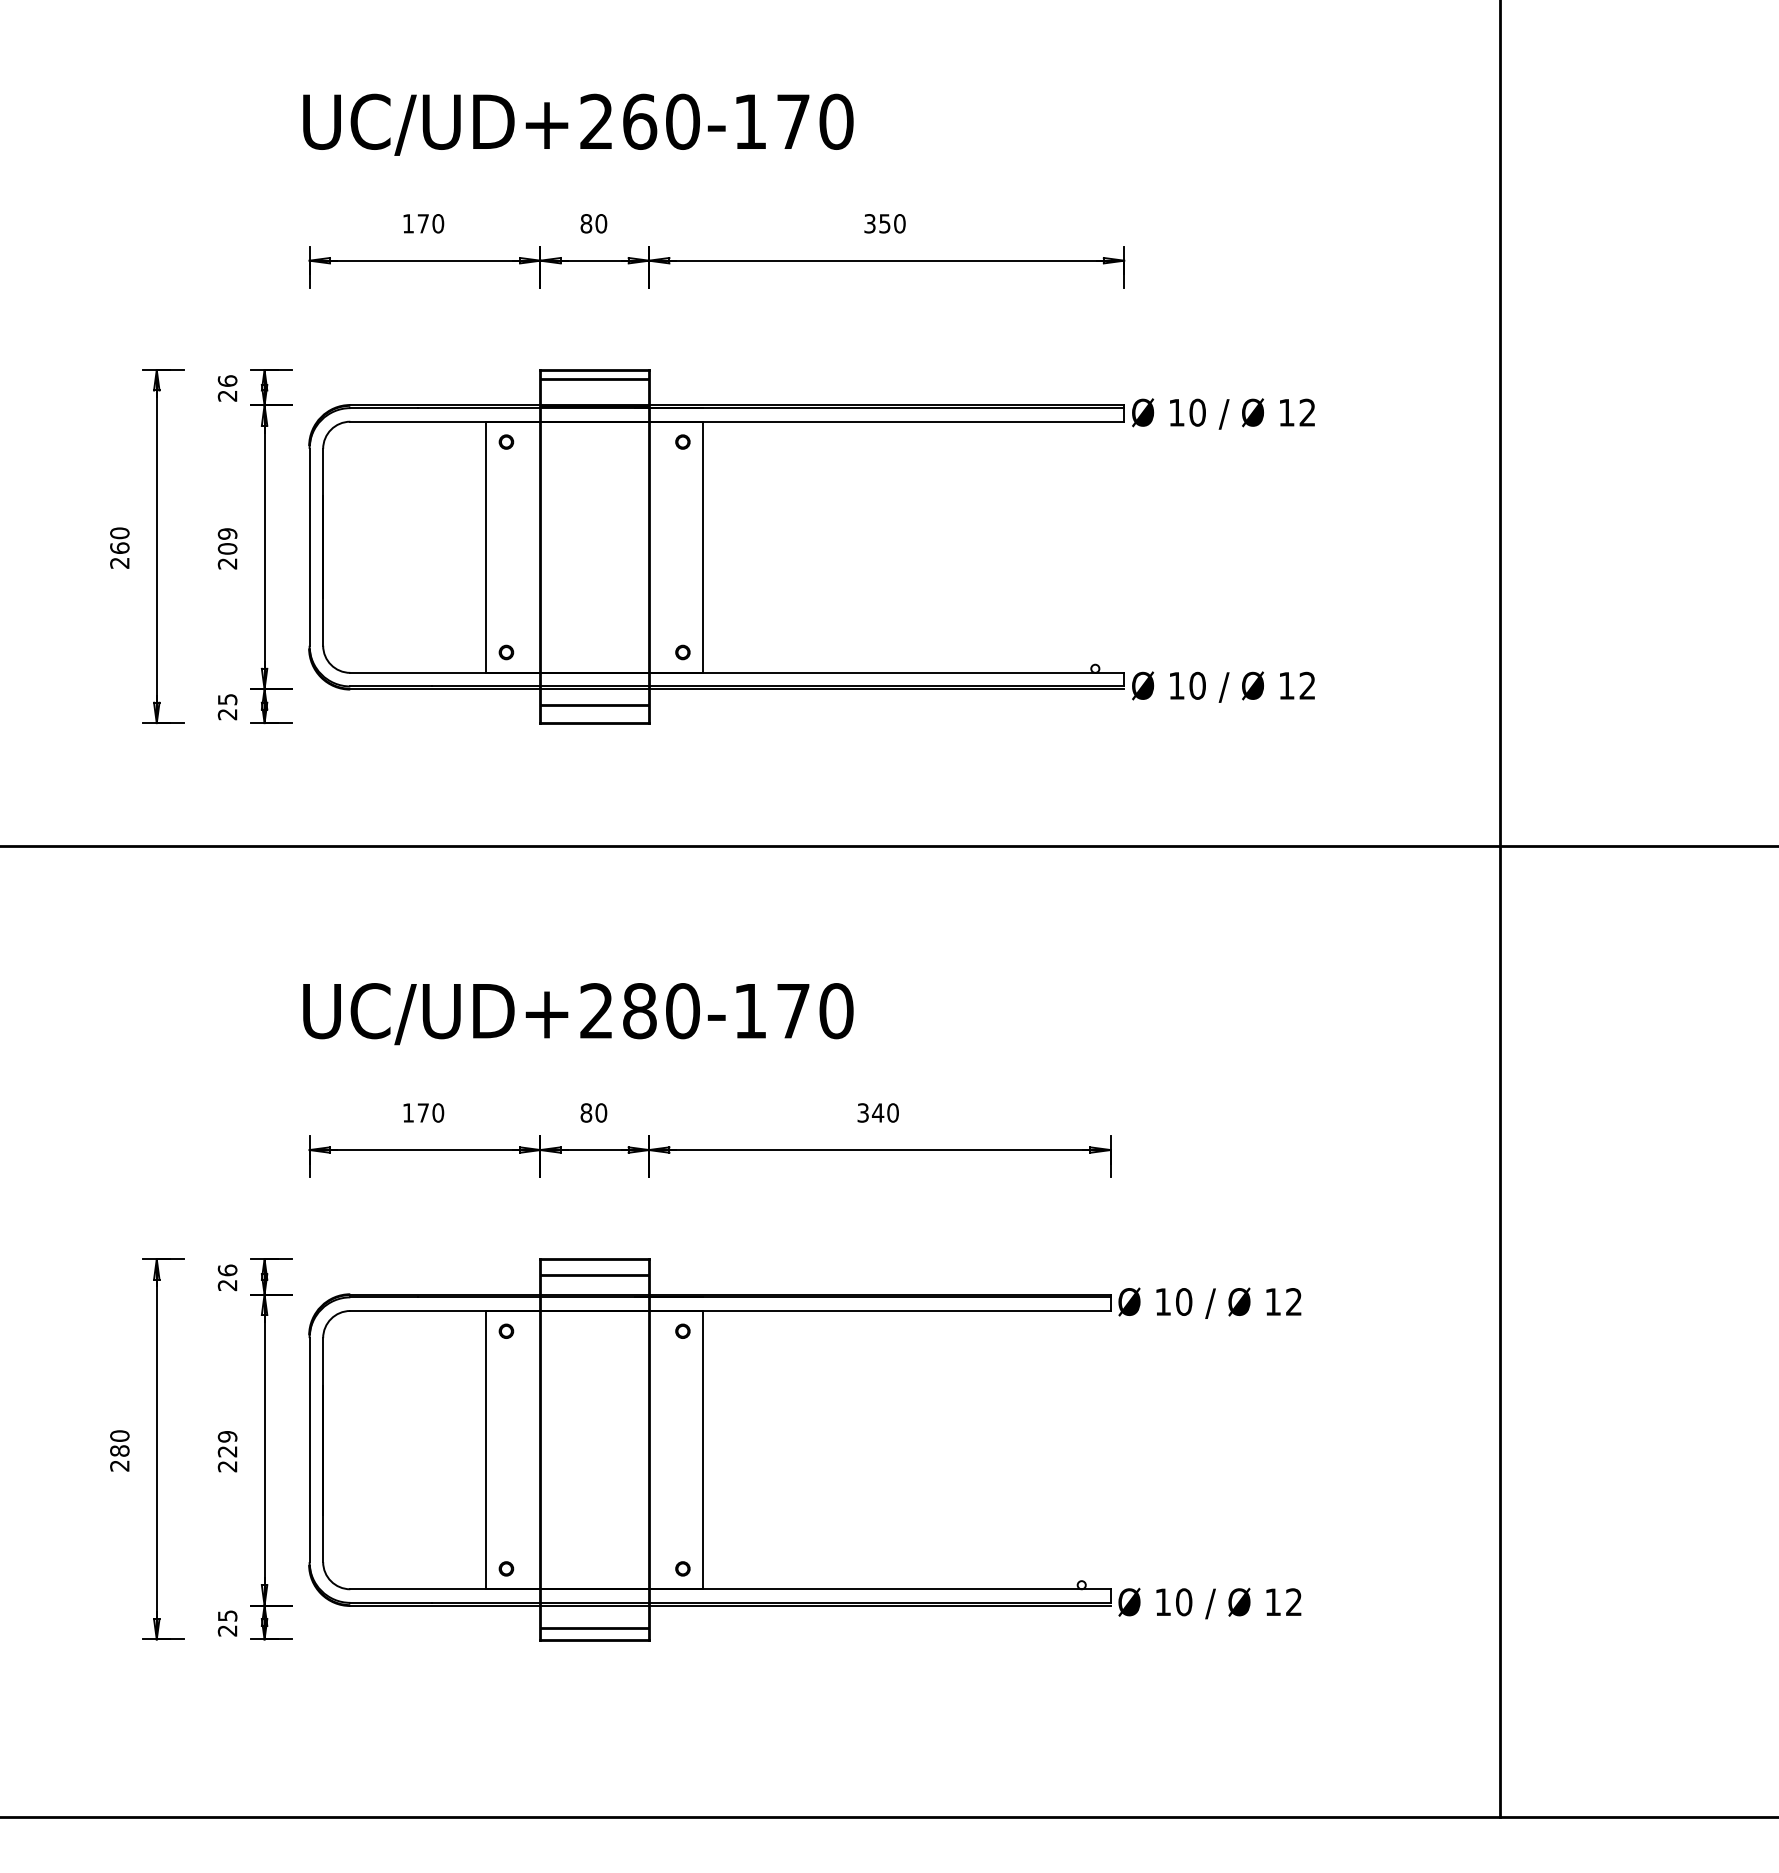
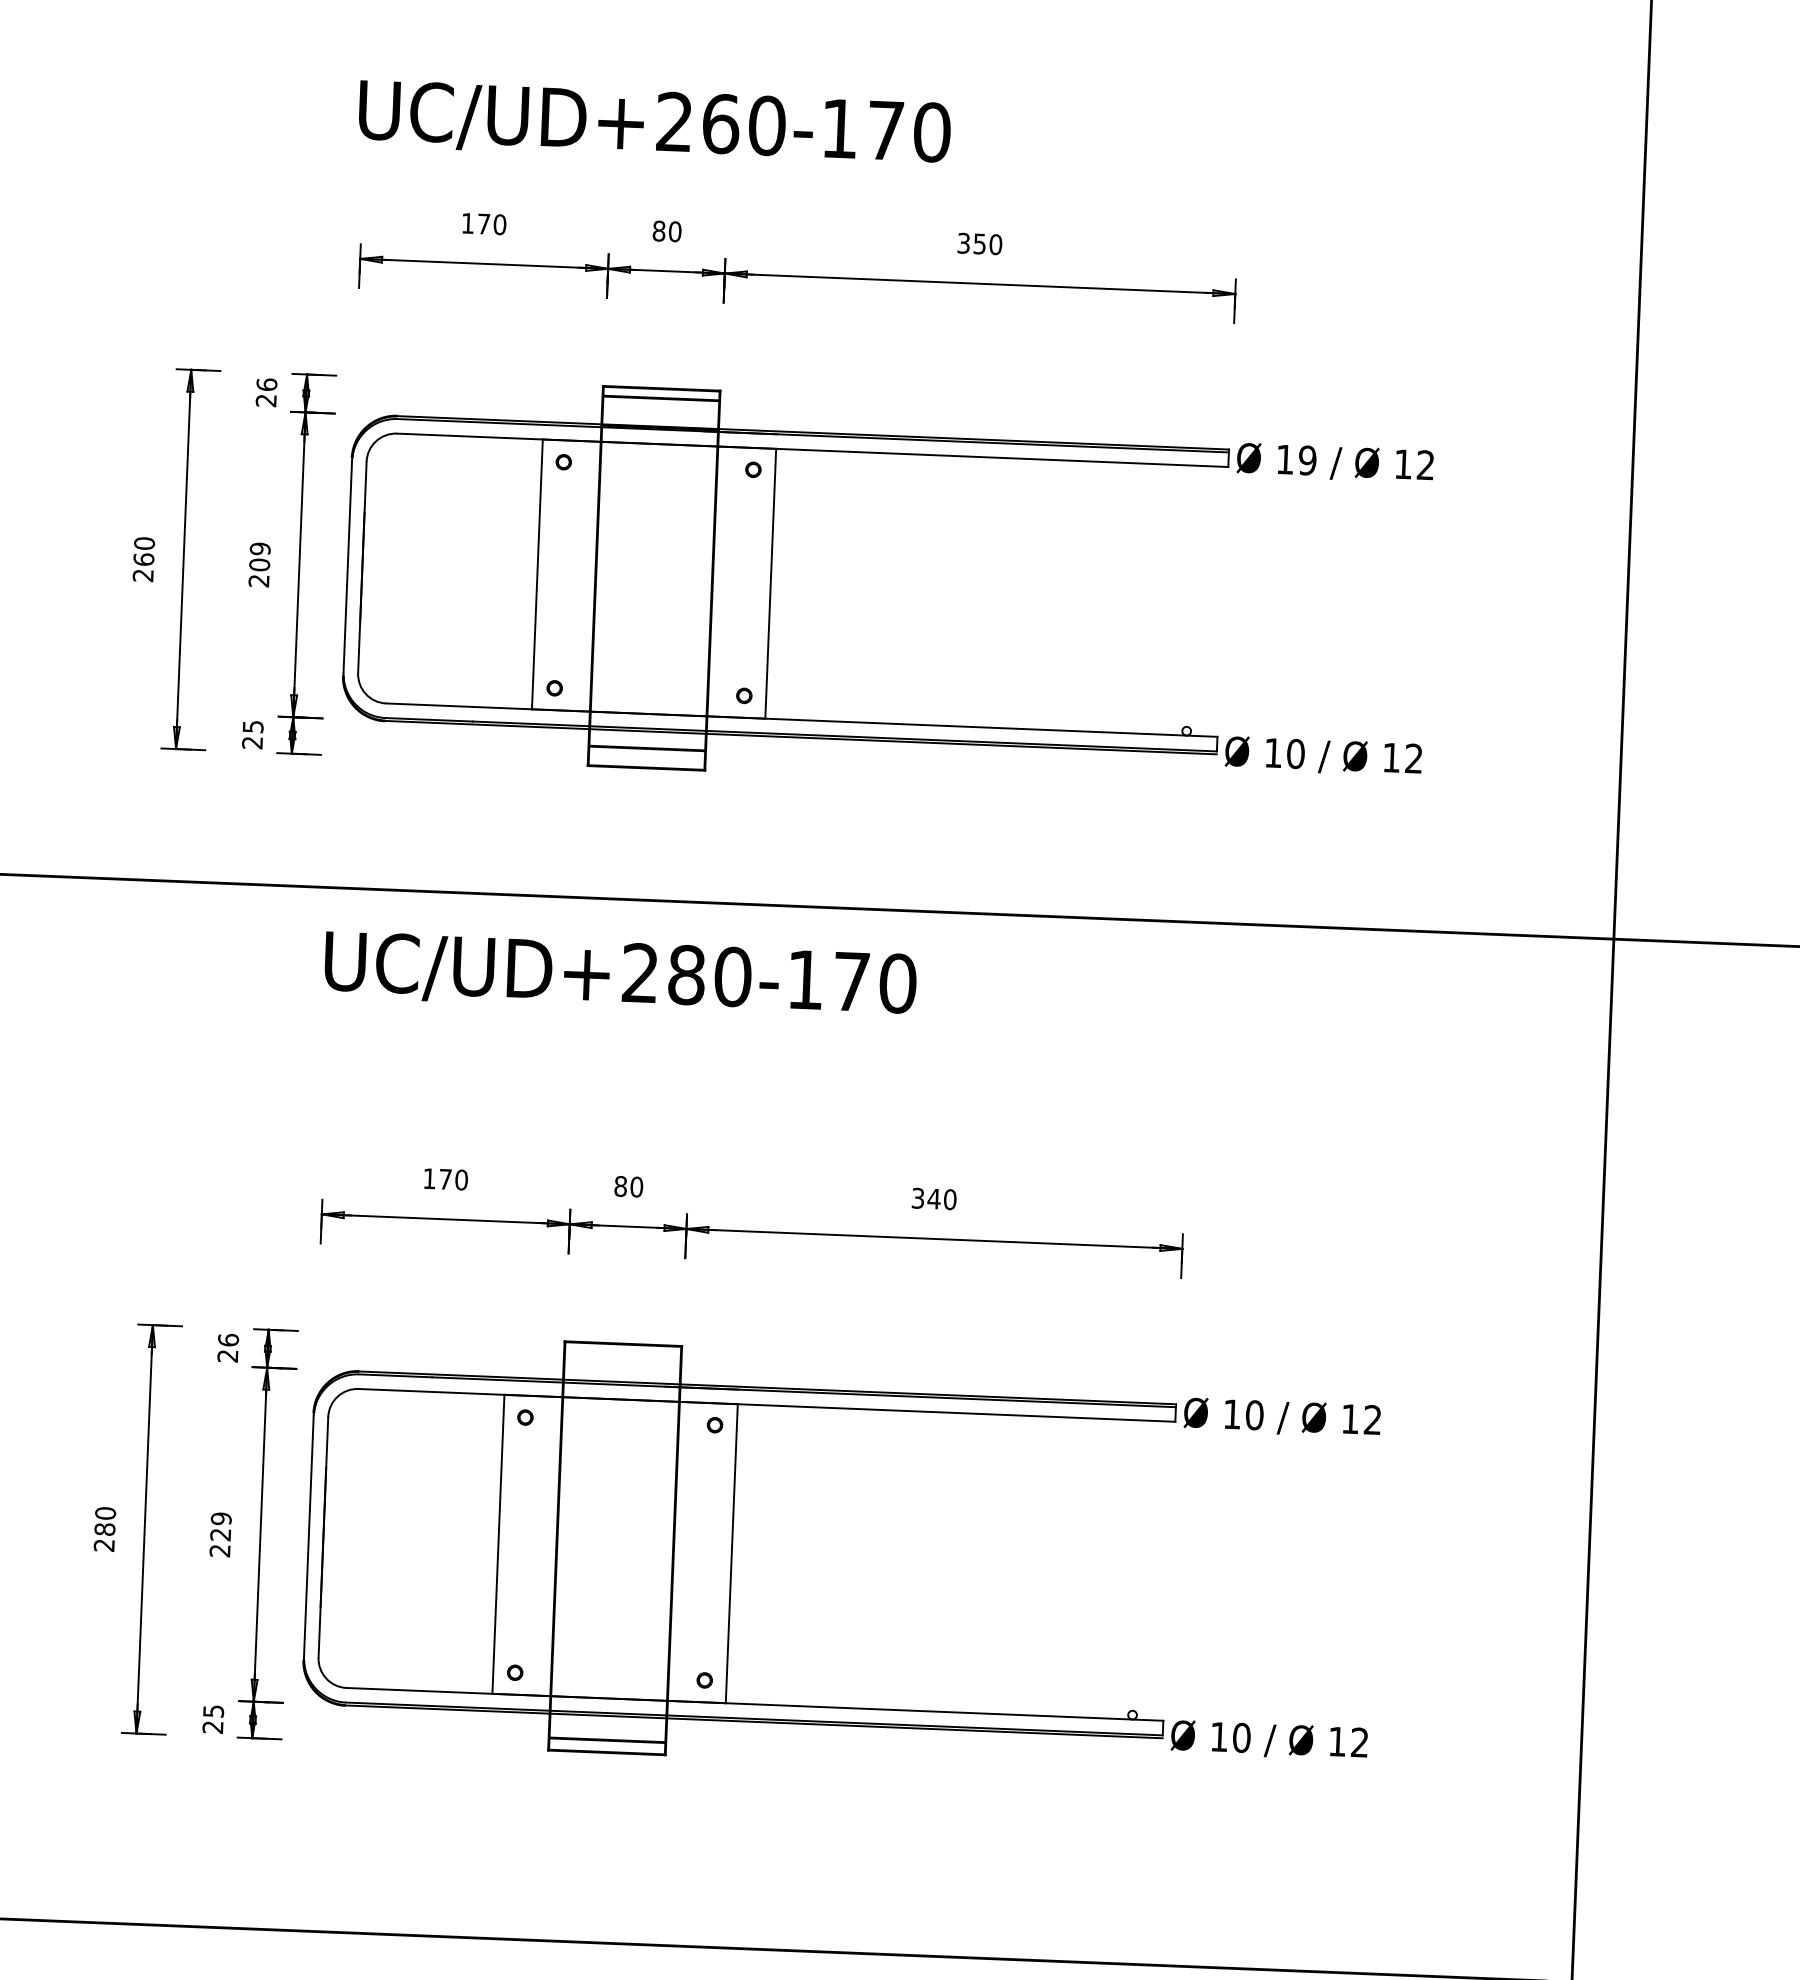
text: (1197, 412) -> (1307, 460), 10 -> 19
text: (578, 1014) -> (620, 976), moved
hatch: (594, 1275) -> (622, 1361), removed

